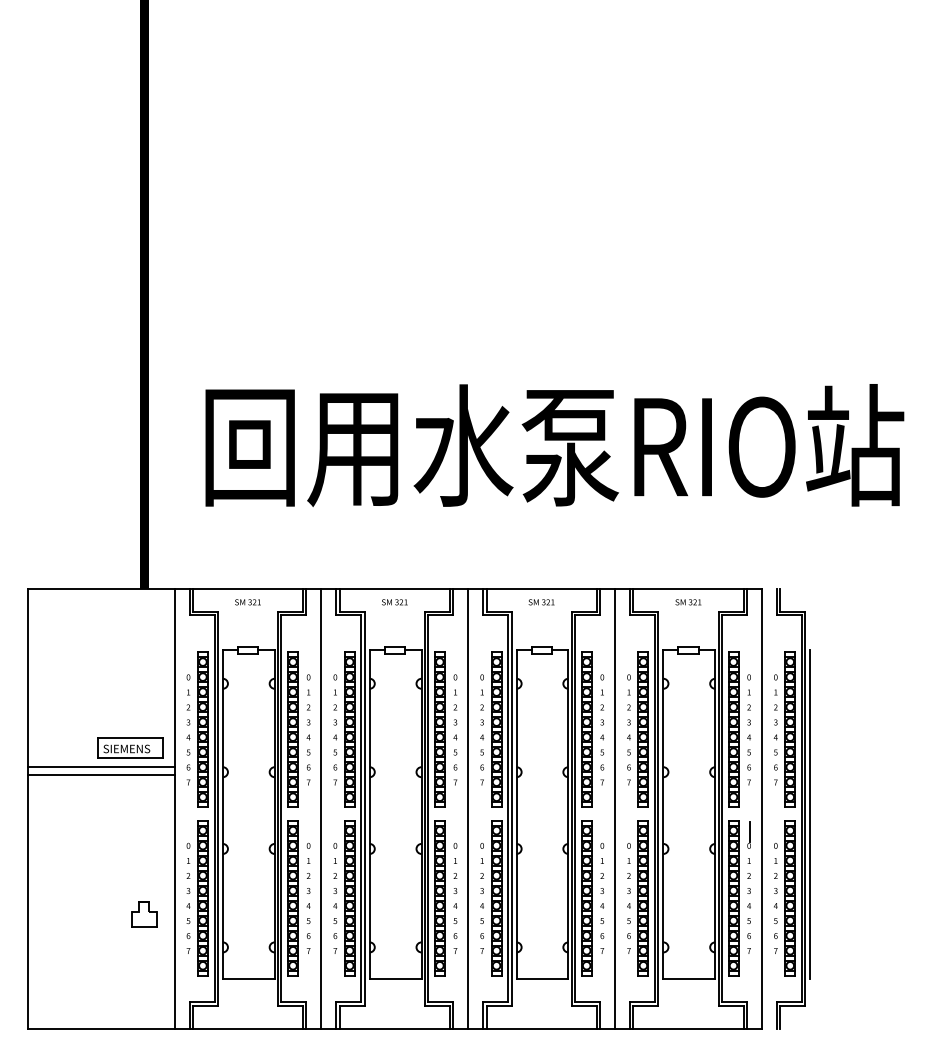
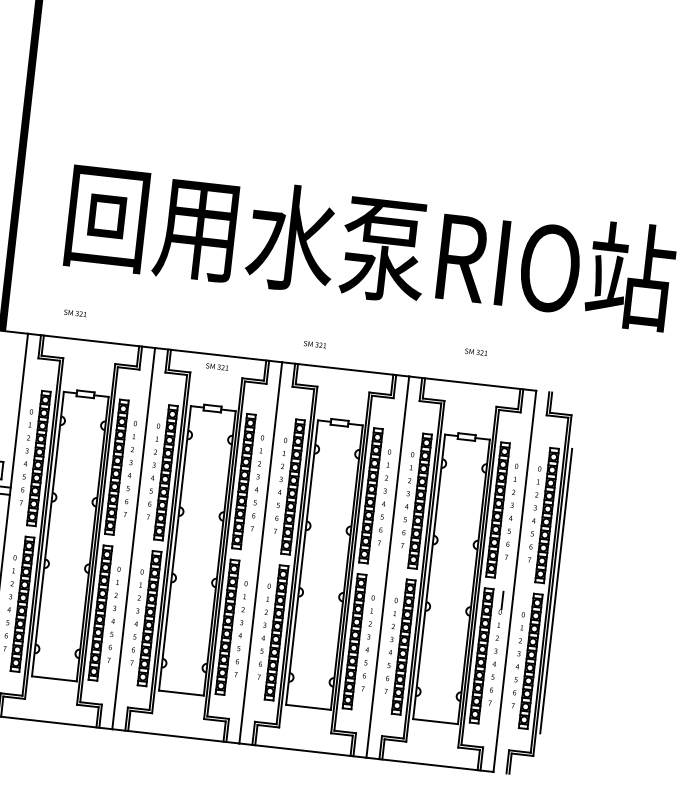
text: (247, 602) -> (74, 313), moved
text: (541, 602) -> (315, 344), moved
text: (688, 602) -> (476, 352), moved

